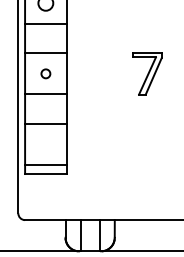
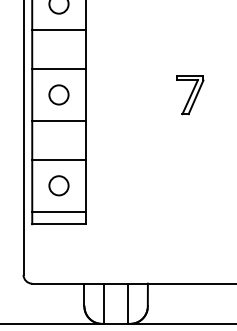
circle: (45, 73) -> (58, 94), size x1.67
part: (147, 73) -> (190, 94), size x0.71
circle: (45, 143) -> (58, 184), added

